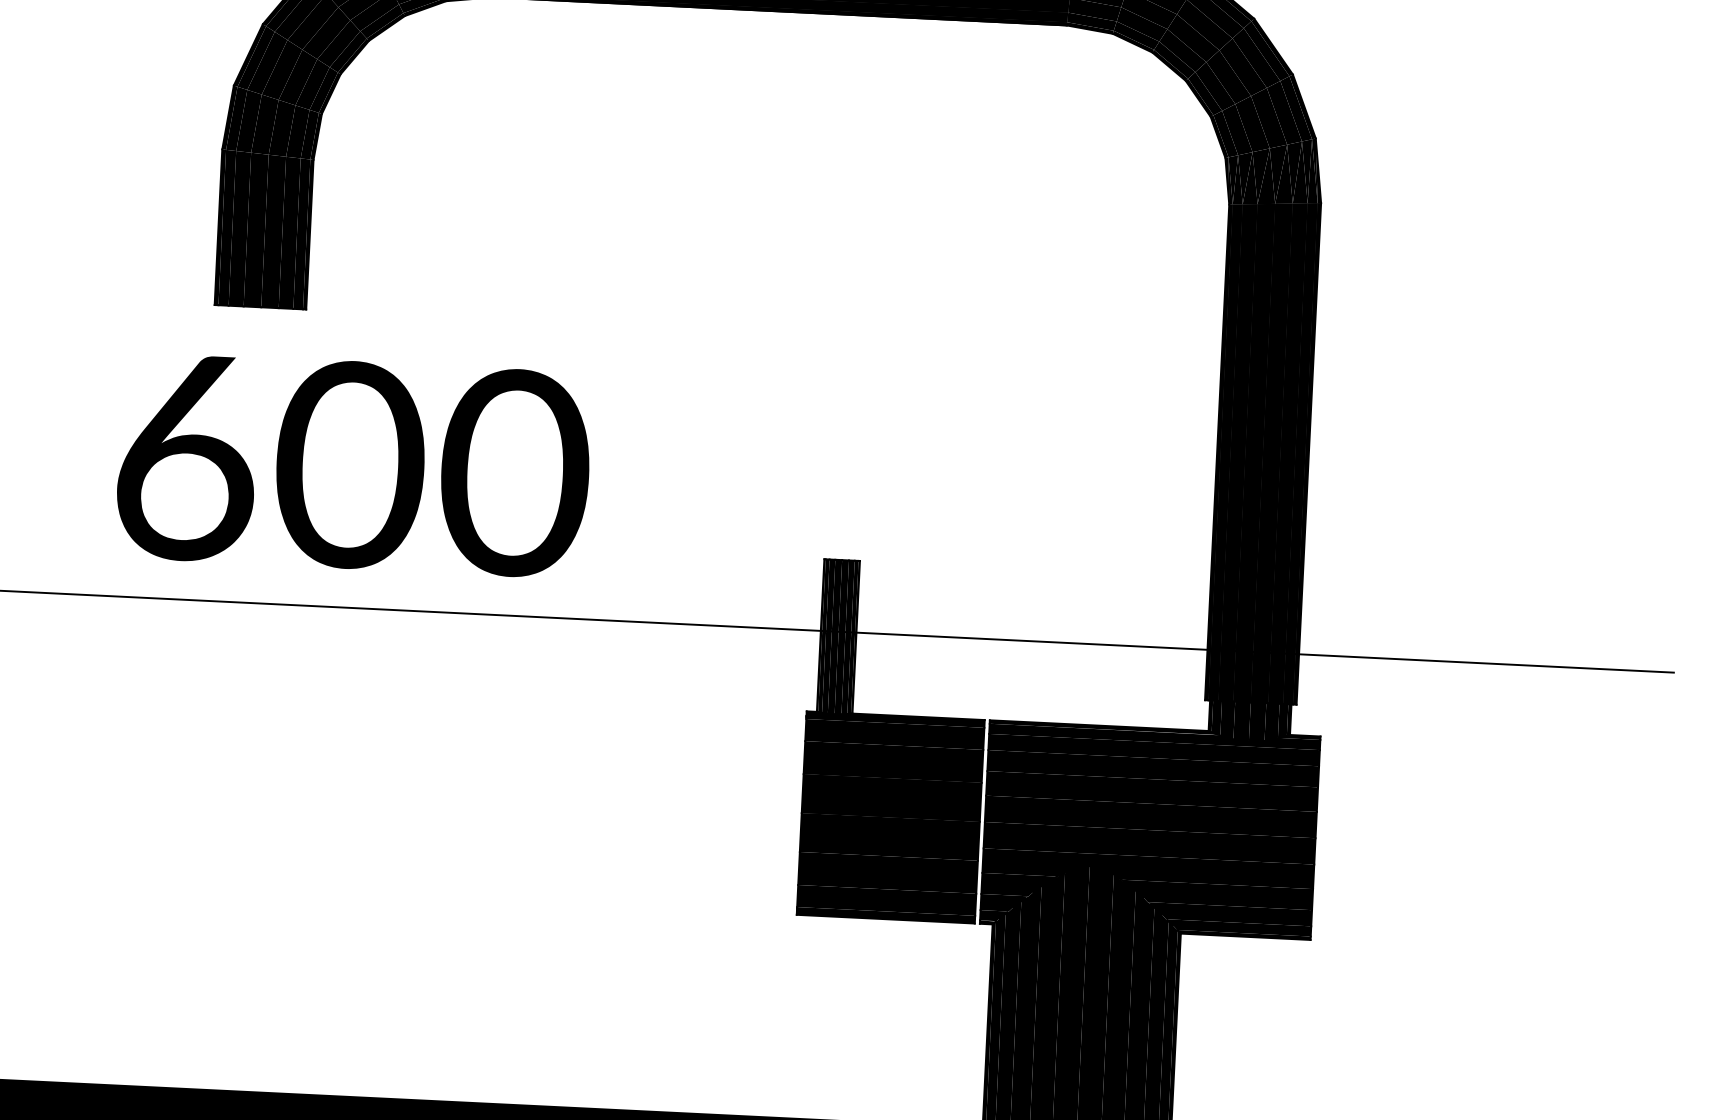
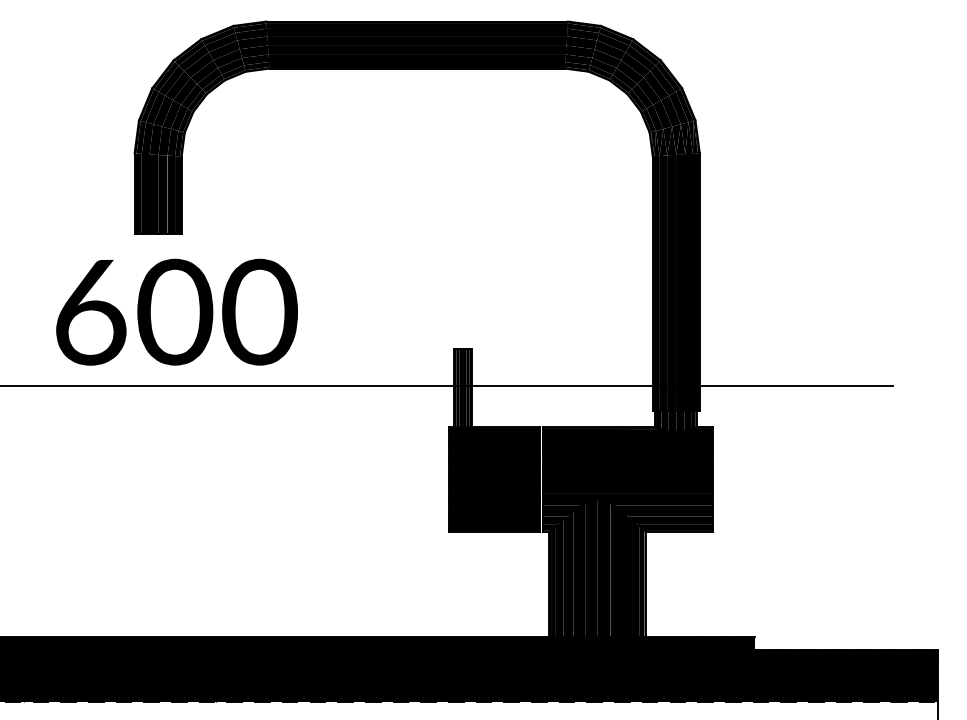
text: (352, 463) -> (176, 311), moved

